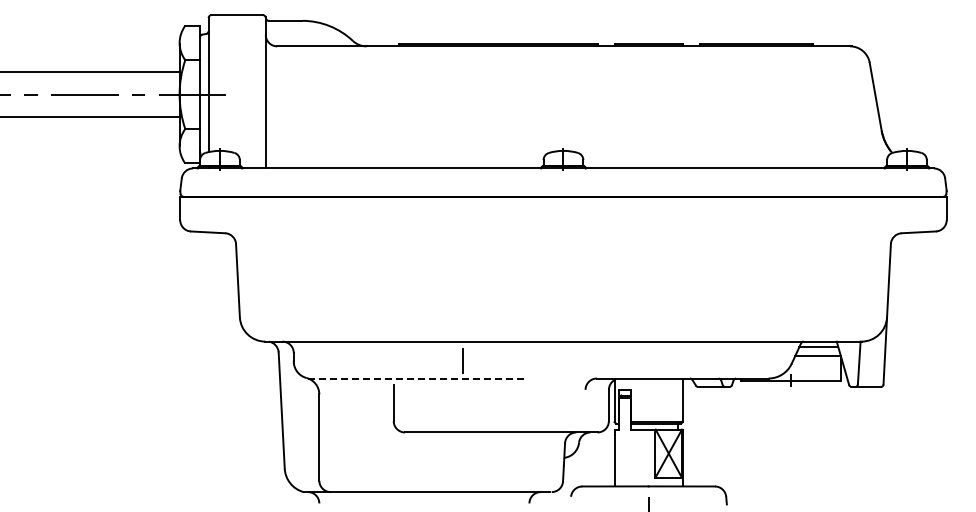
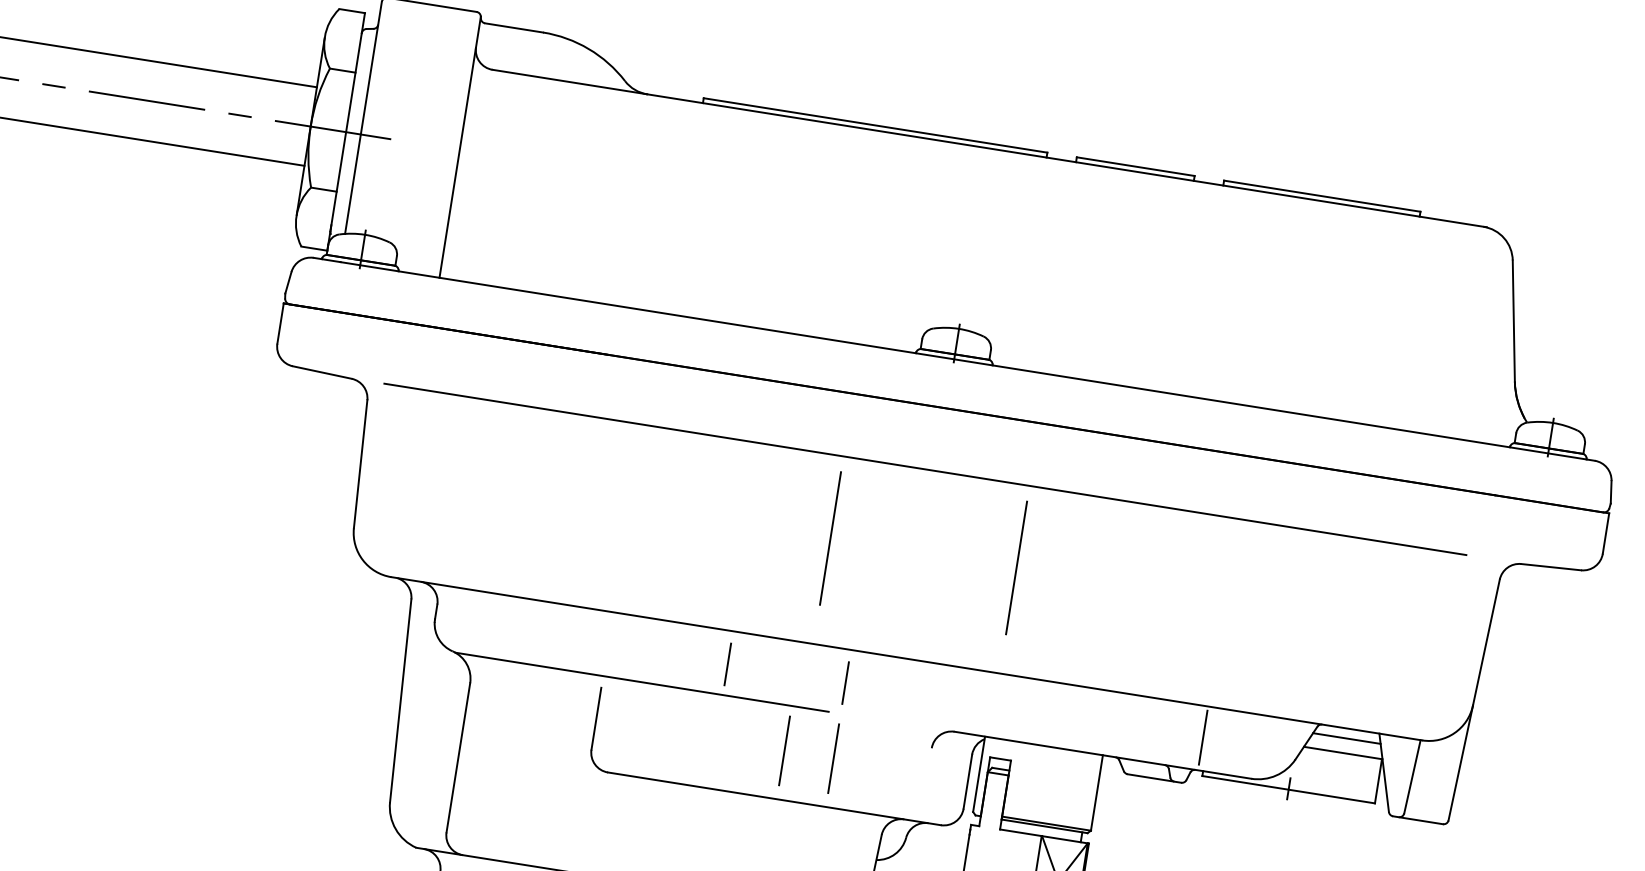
line: (556, 233) -> (924, 469), added
line: (509, 280) -> (830, 538), added
line: (617, 280) -> (1016, 567), added
line: (737, 359) -> (1202, 737), added
line: (531, 360) -> (846, 682), added
line: (416, 378) -> (642, 682), dashed -> solid
line: (502, 404) -> (784, 750), added
line: (531, 404) -> (834, 758), added

